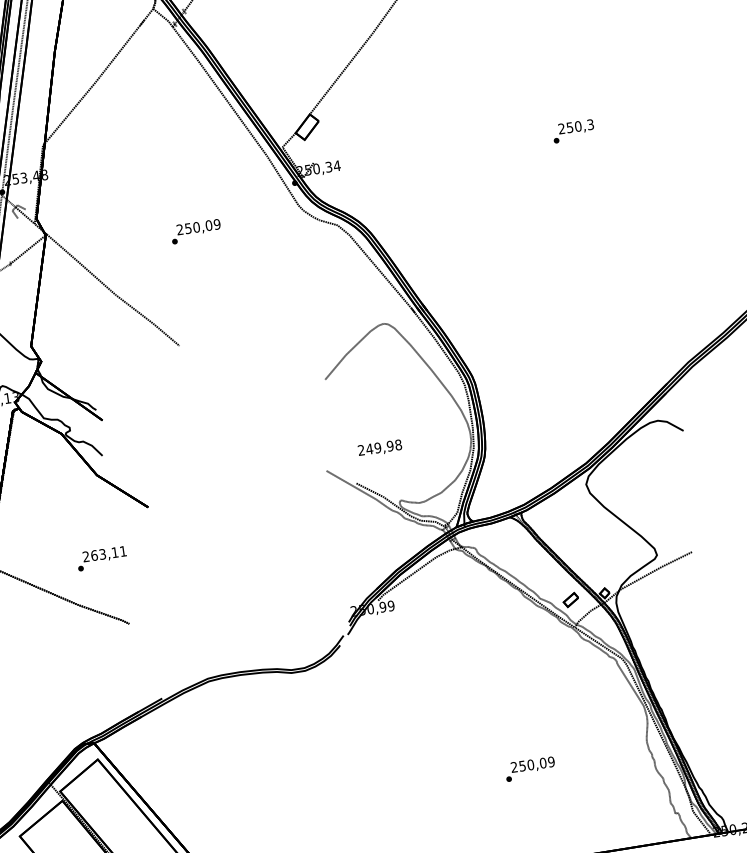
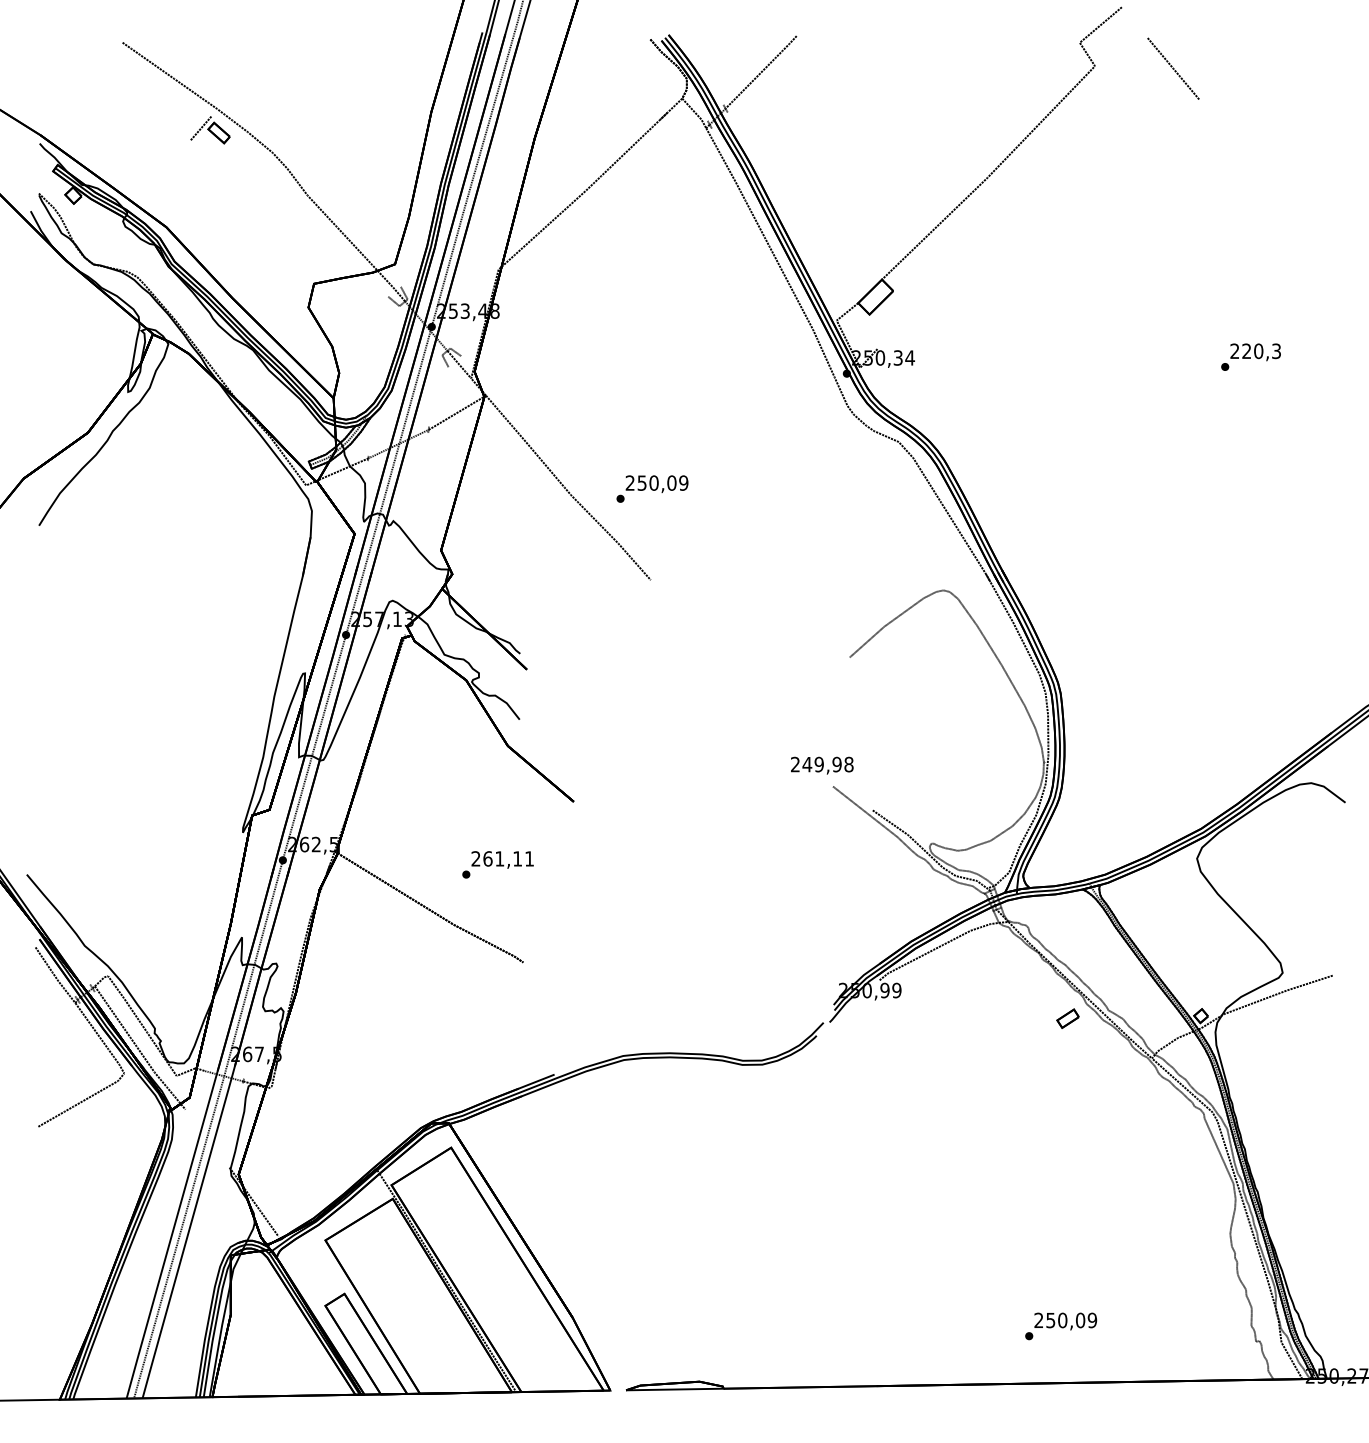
text: (569, 127) -> (1246, 351), 250,3 -> 220,3
text: (196, 231) -> (652, 488), moved
text: (380, 448) -> (822, 765), moved
text: (102, 554) -> (499, 858), 263,11 -> 261,11
part: (570, 599) -> (1067, 1018), moved
text: (530, 769) -> (1061, 1326), moved

